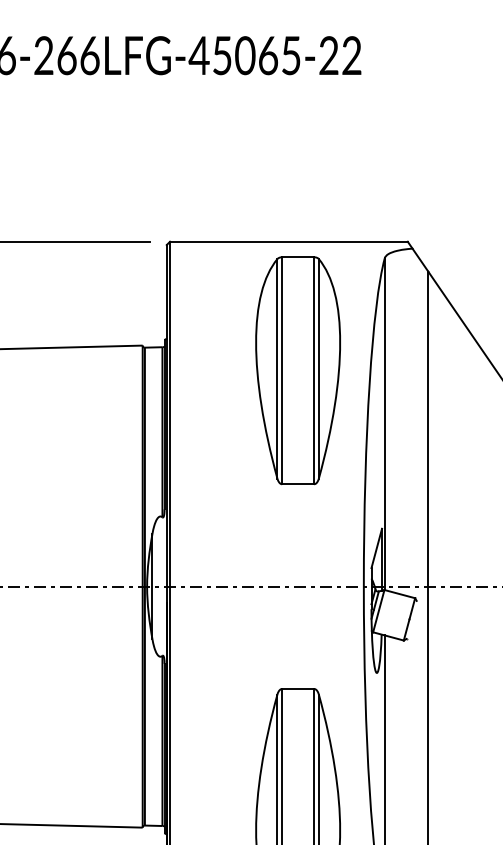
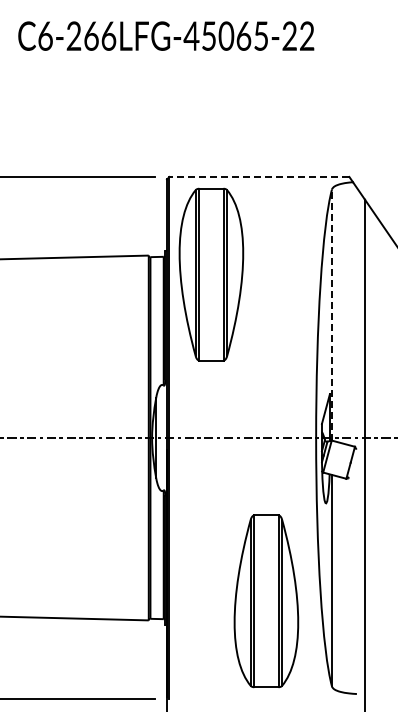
line: (288, 241) -> (259, 176), solid -> dashed
part: (298, 370) -> (211, 274), moved
line: (384, 424) -> (331, 315), solid -> dashed

